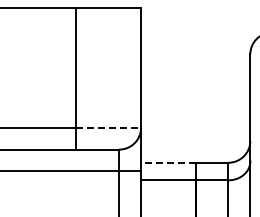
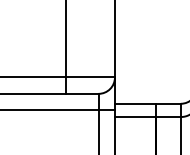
line: (108, 127) -> (90, 77), dashed -> solid
line: (167, 162) -> (134, 103), dashed -> solid

